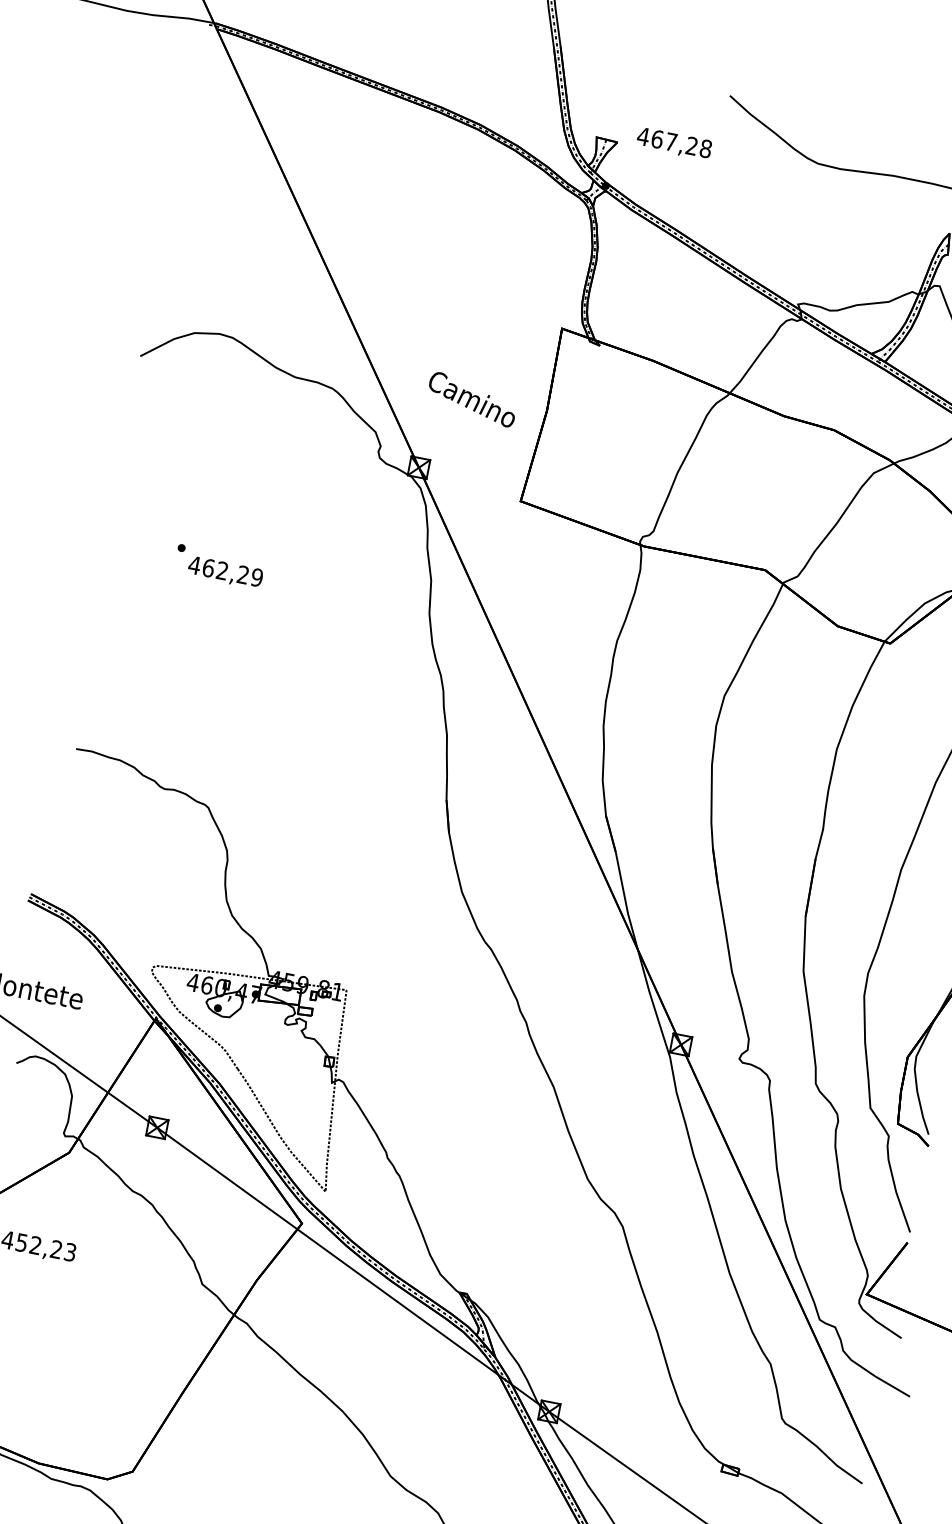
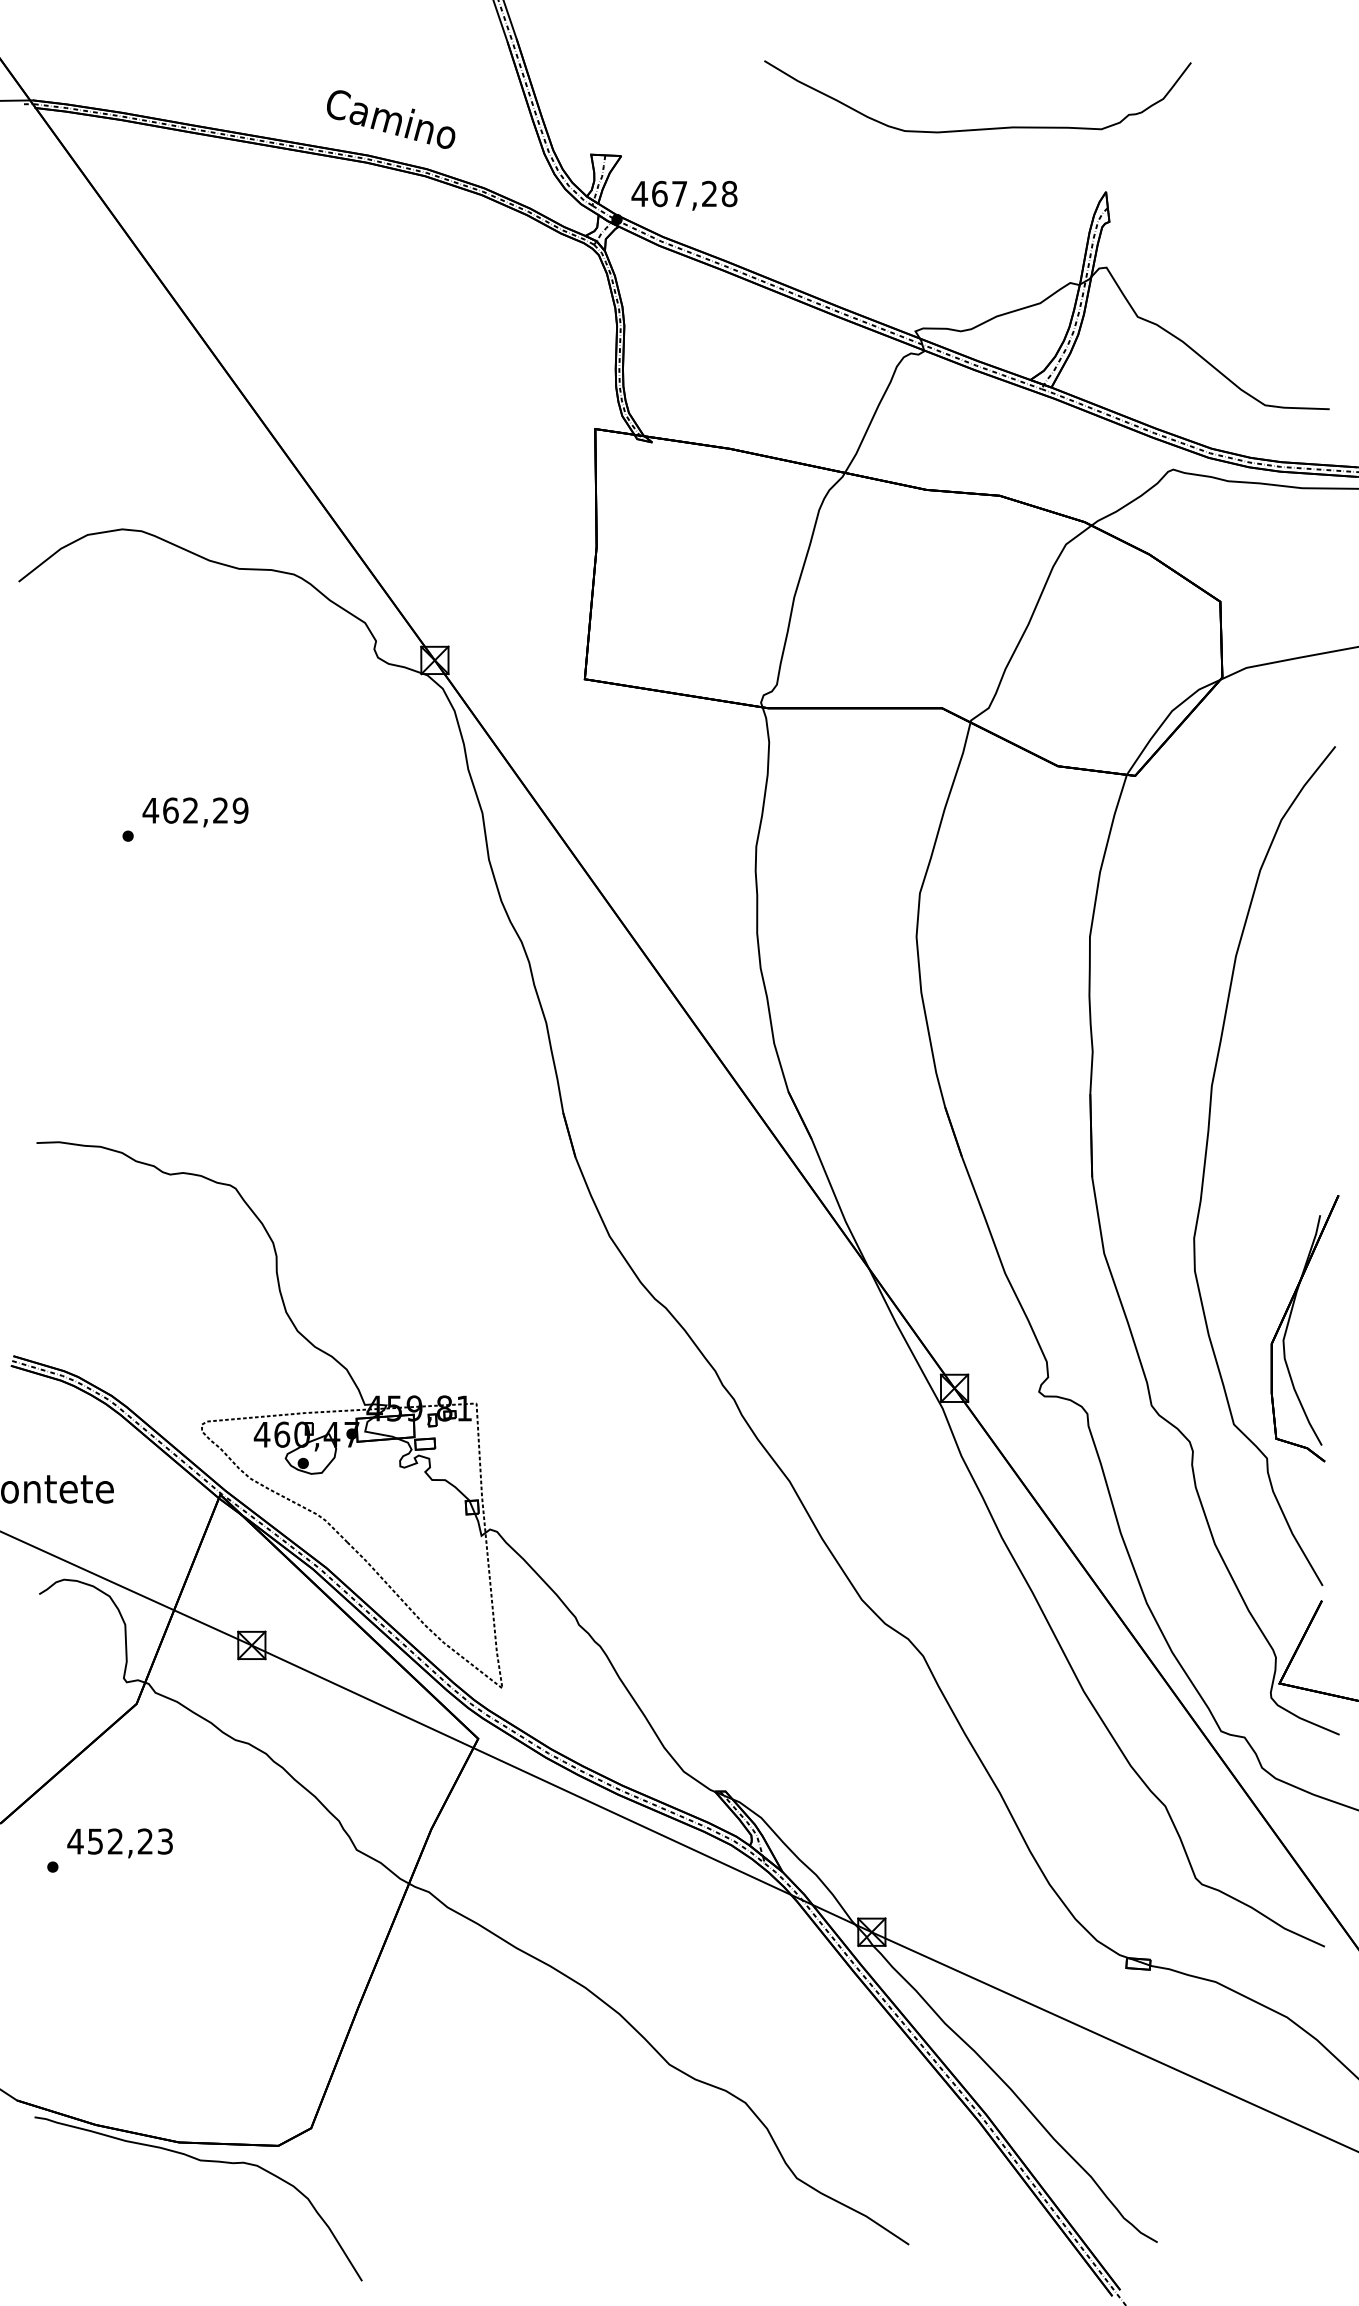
text: (674, 143) -> (684, 195), moved
text: (472, 399) -> (391, 119), moved
text: (225, 572) -> (195, 812), moved

